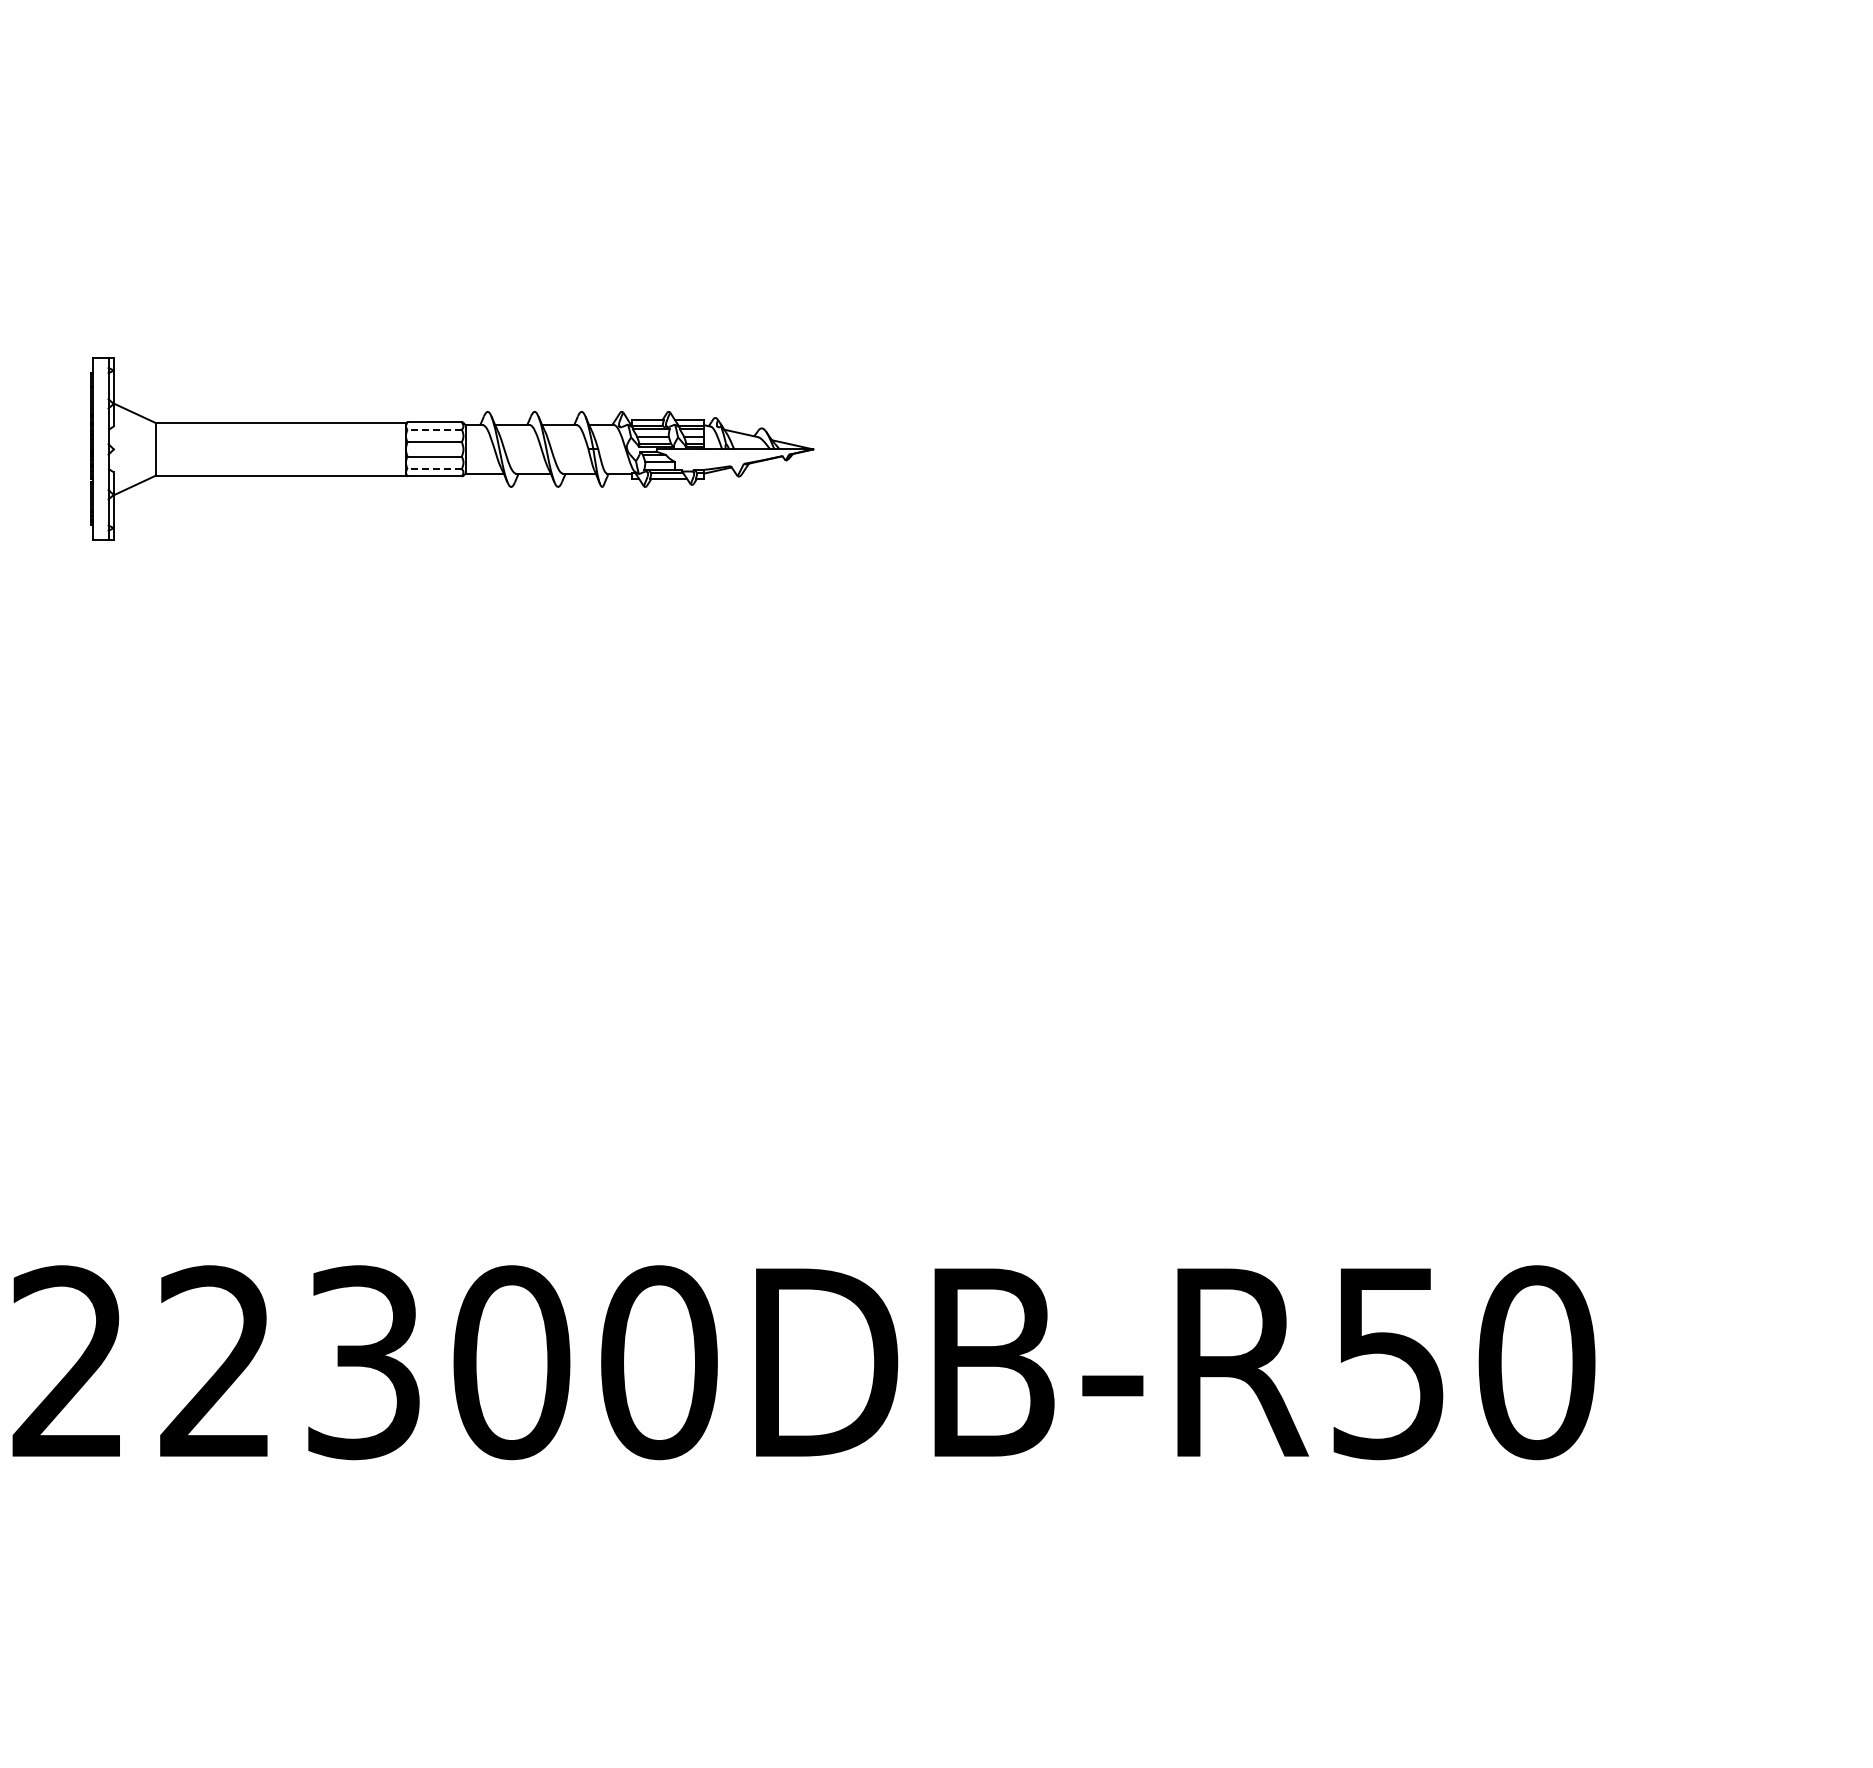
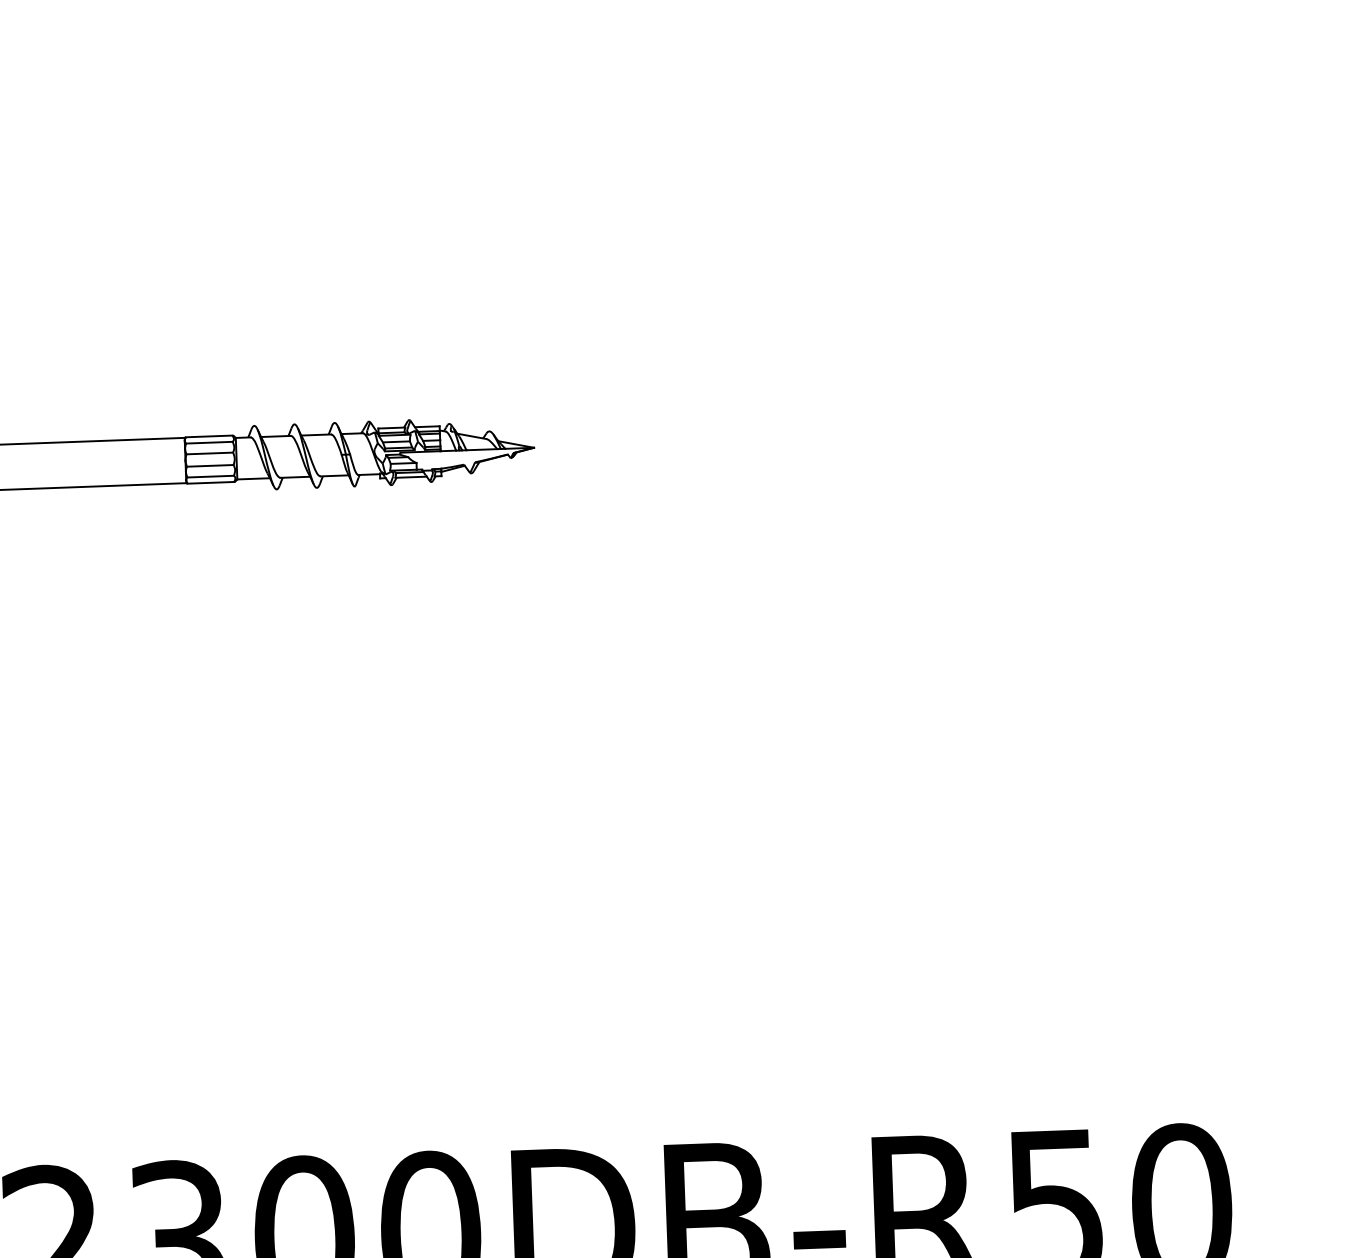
line: (434, 429) -> (209, 442), dashed -> solid
line: (434, 469) -> (210, 476), dashed -> solid

